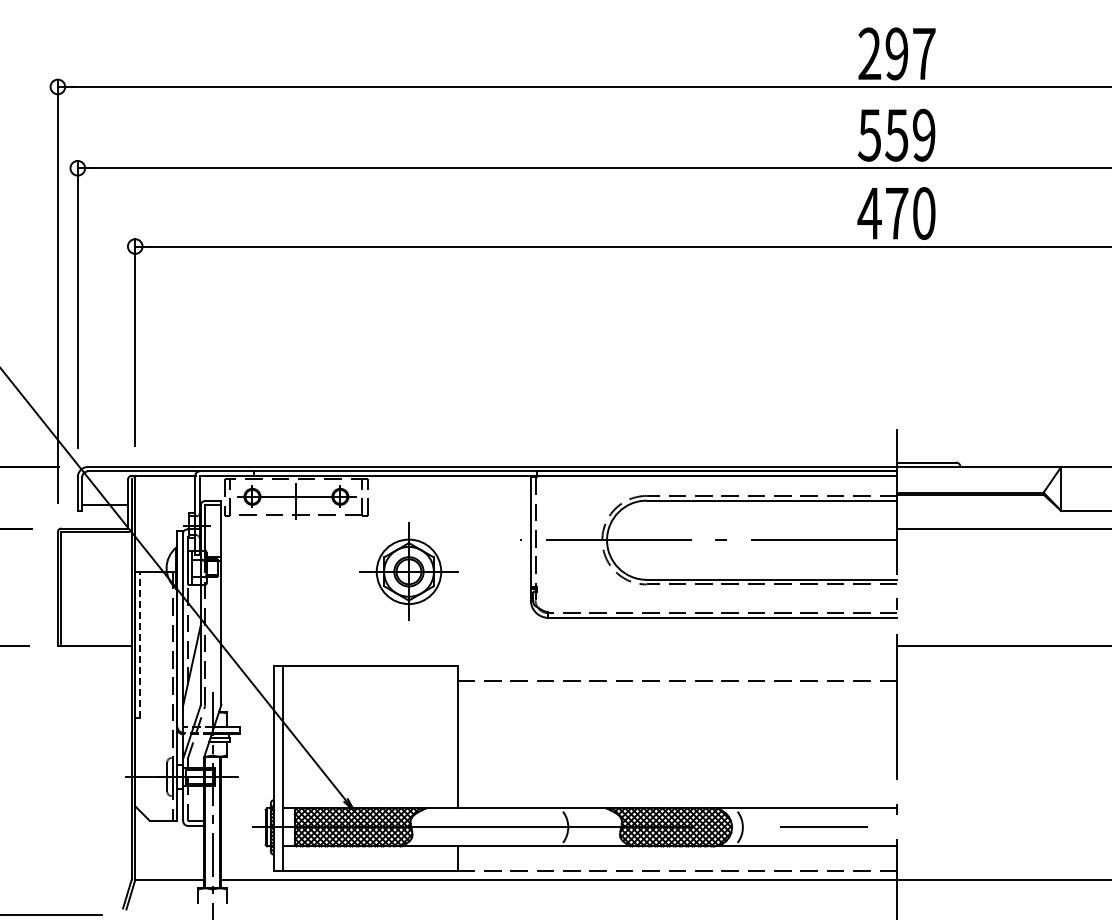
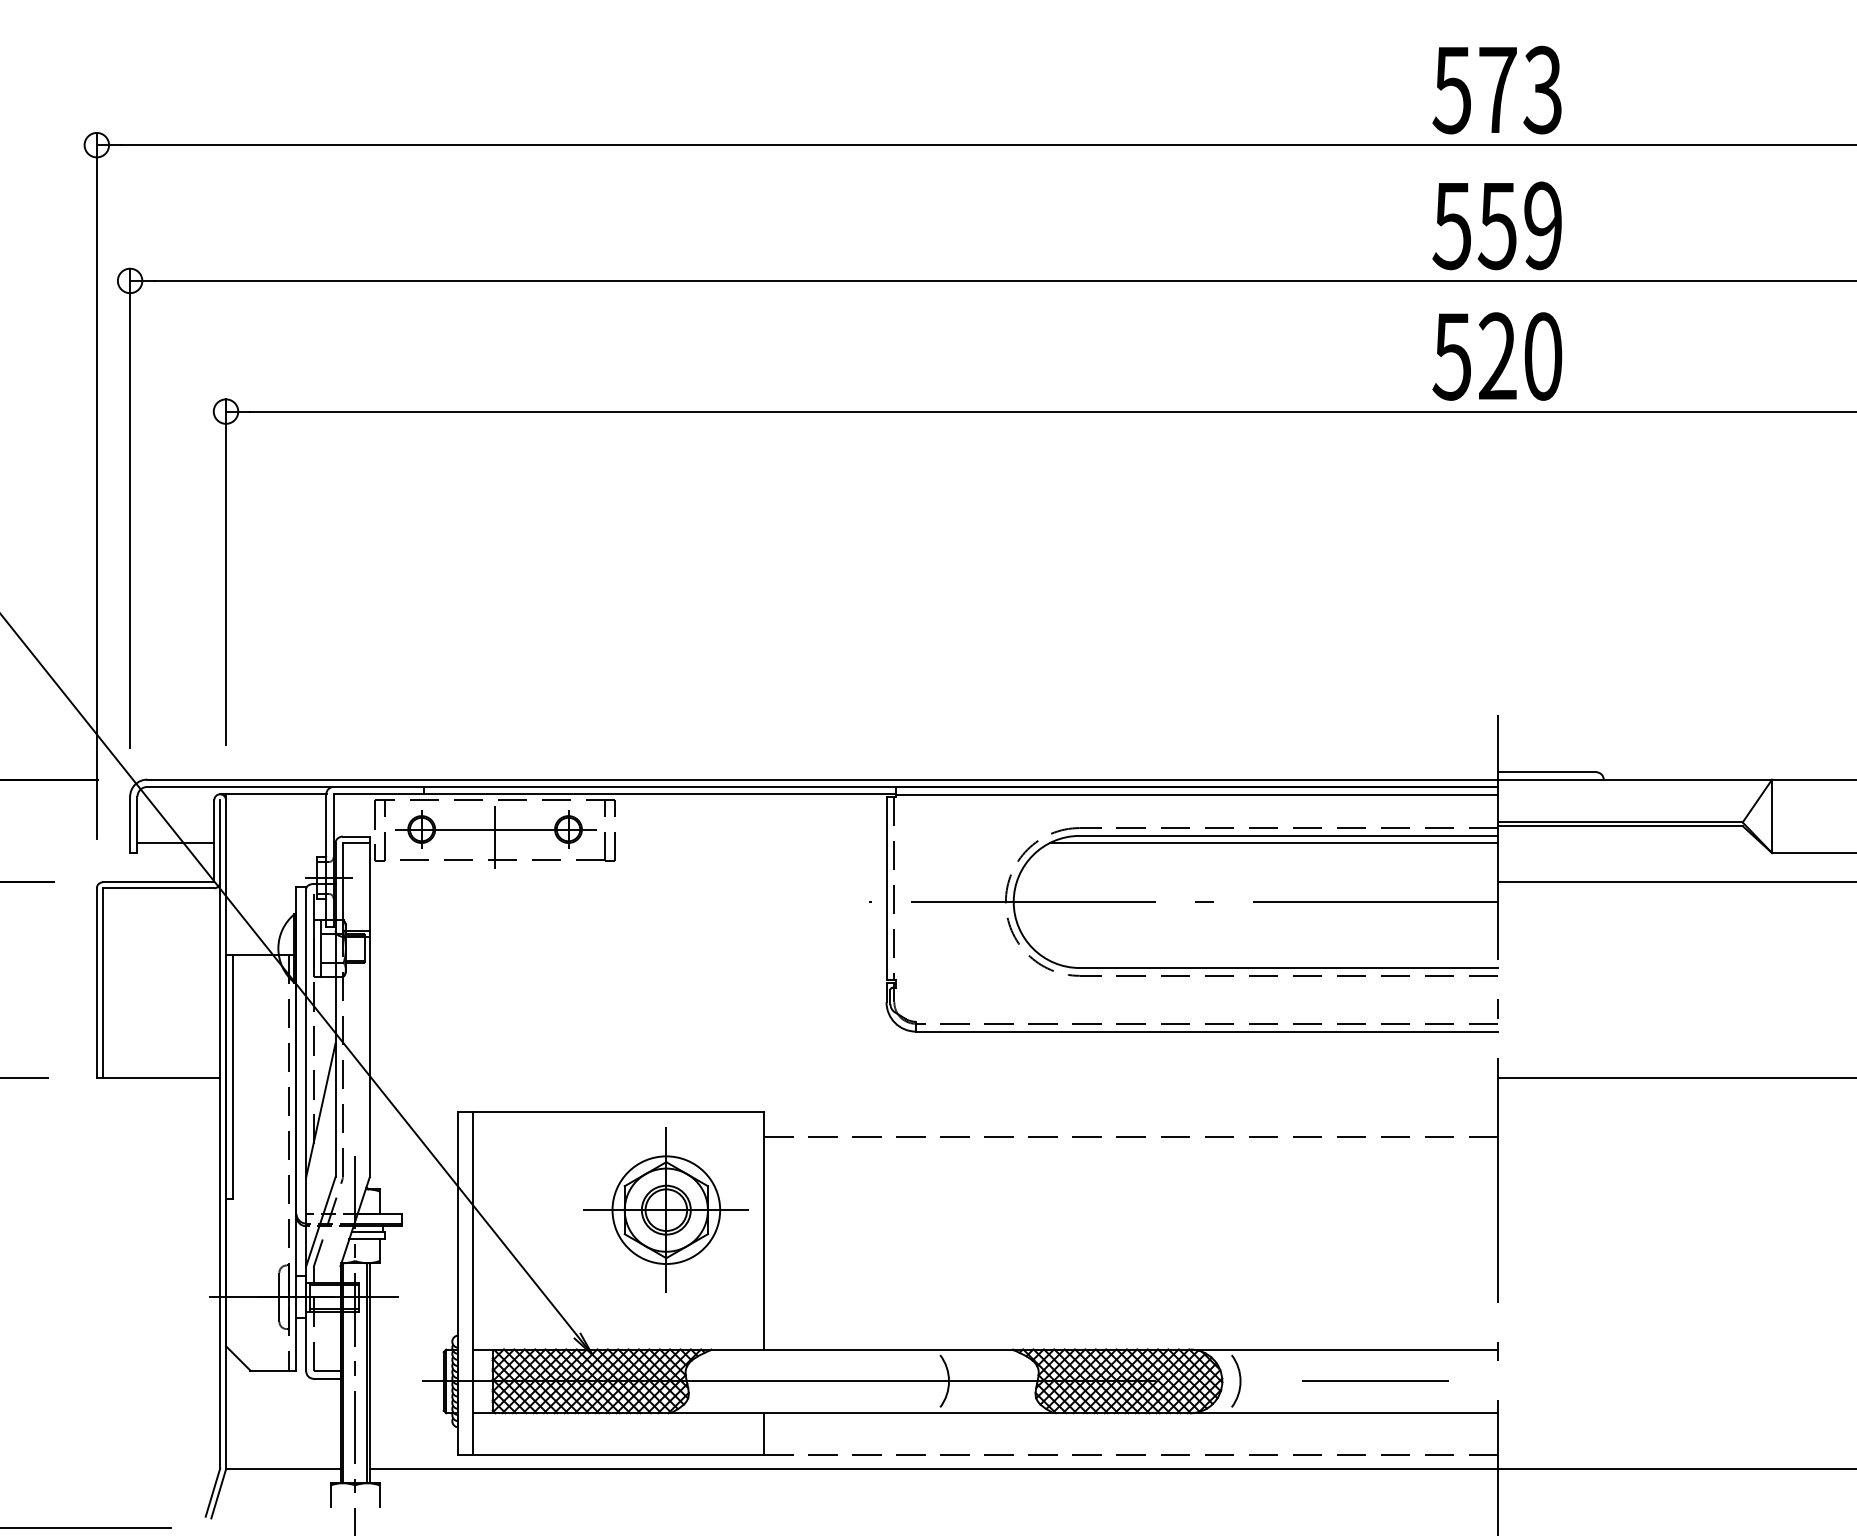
text: (896, 53) -> (1496, 89), 297 -> 573
text: (882, 213) -> (1473, 356), 470 -> 520
line: (762, 505) -> (1273, 843), added
part: (408, 571) -> (665, 1209), moved
line: (139, 644) -> (233, 1076), dashed -> solid

